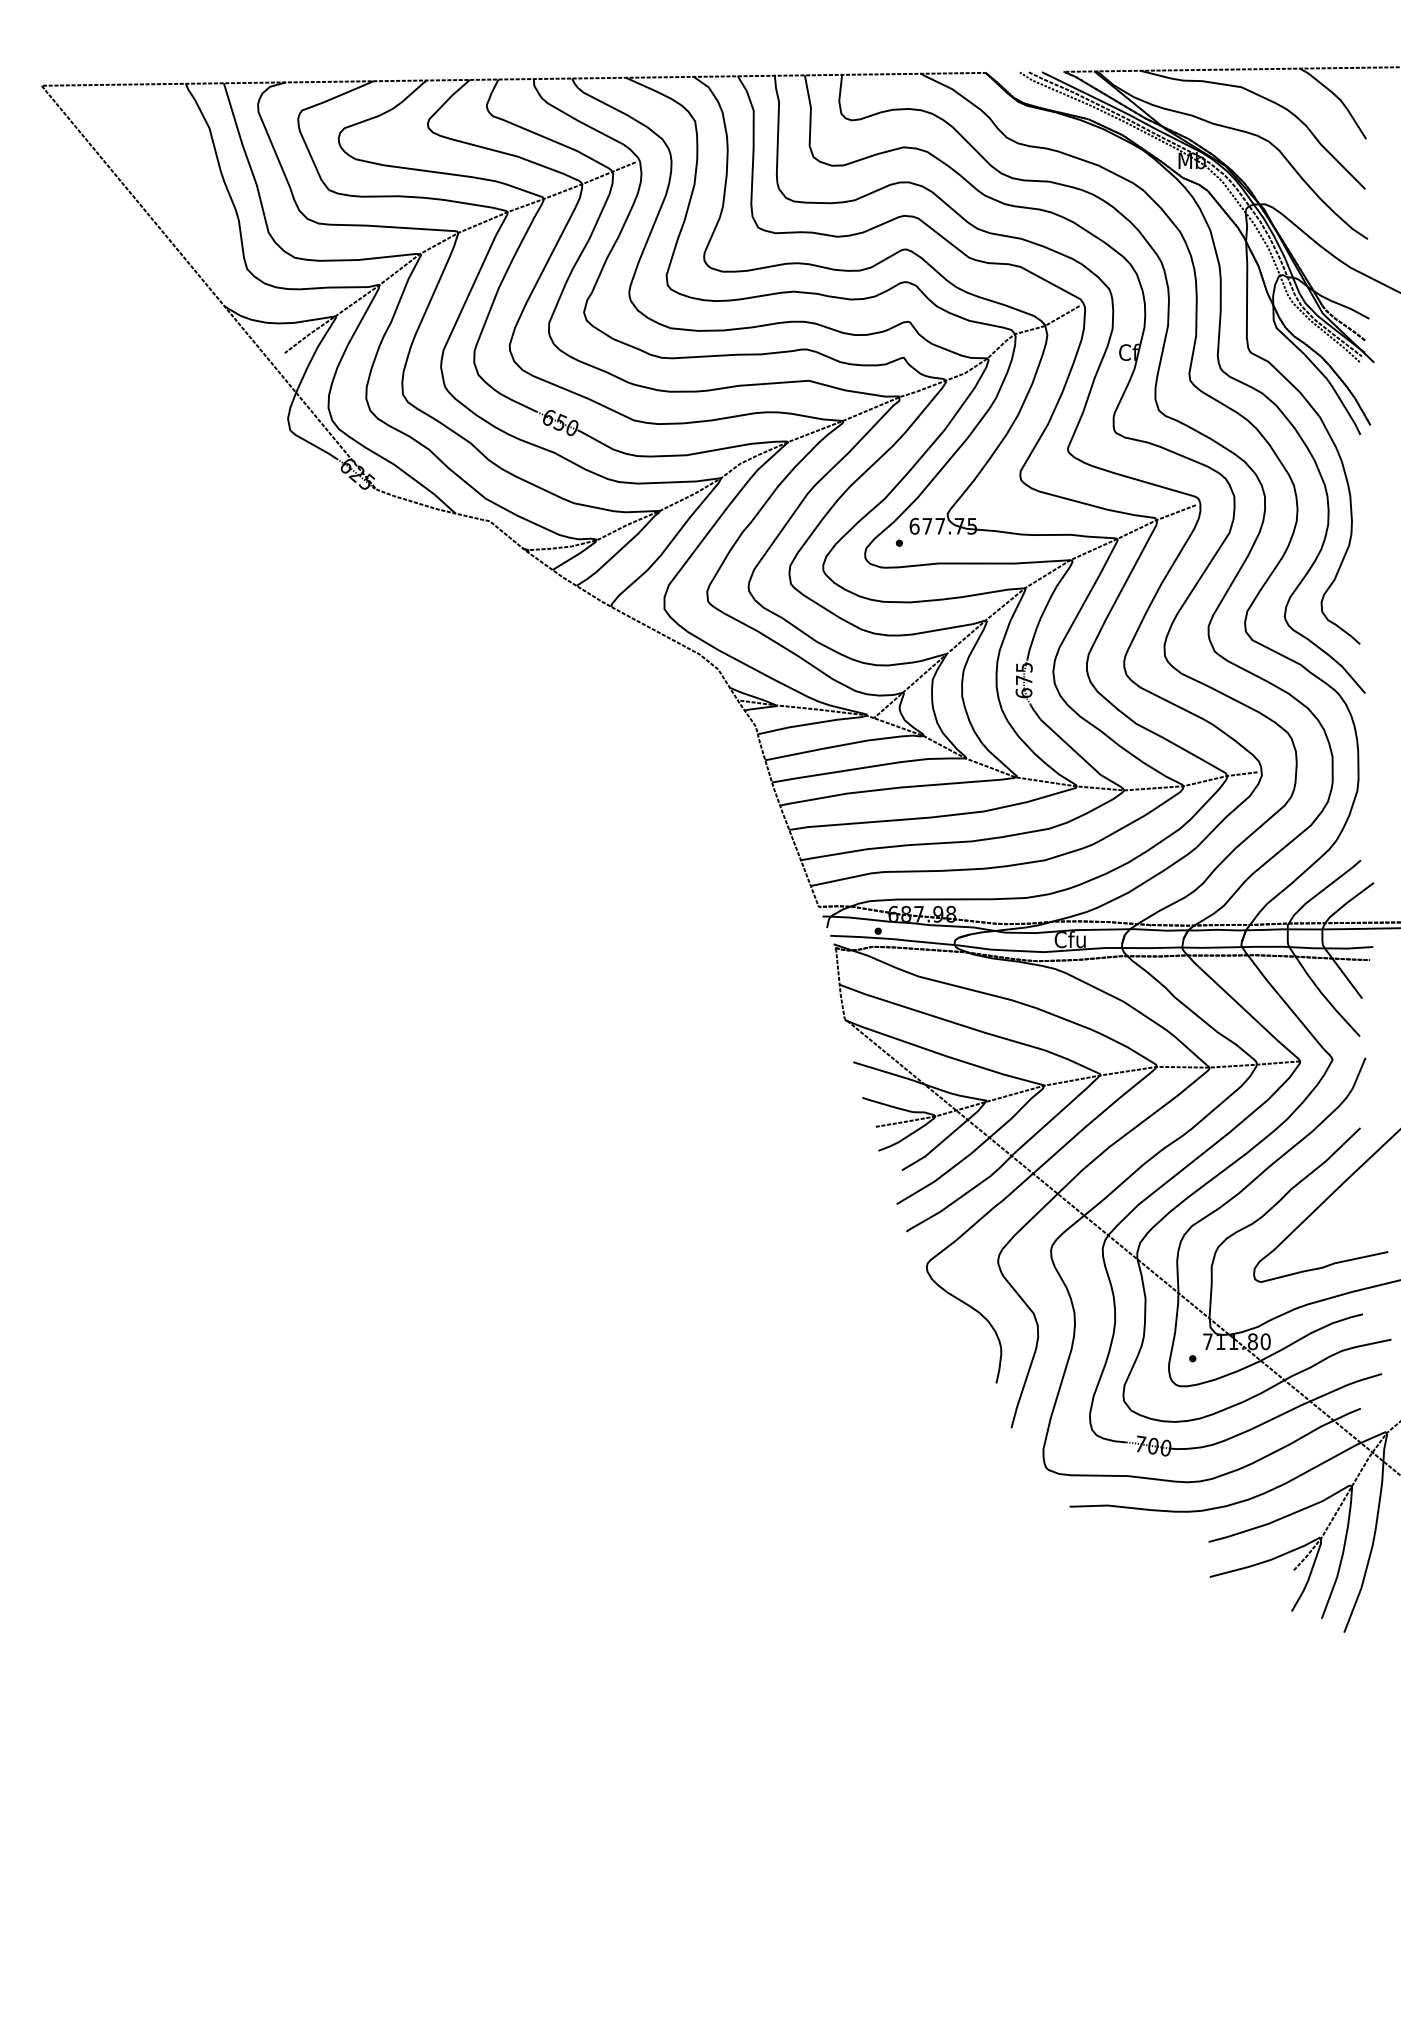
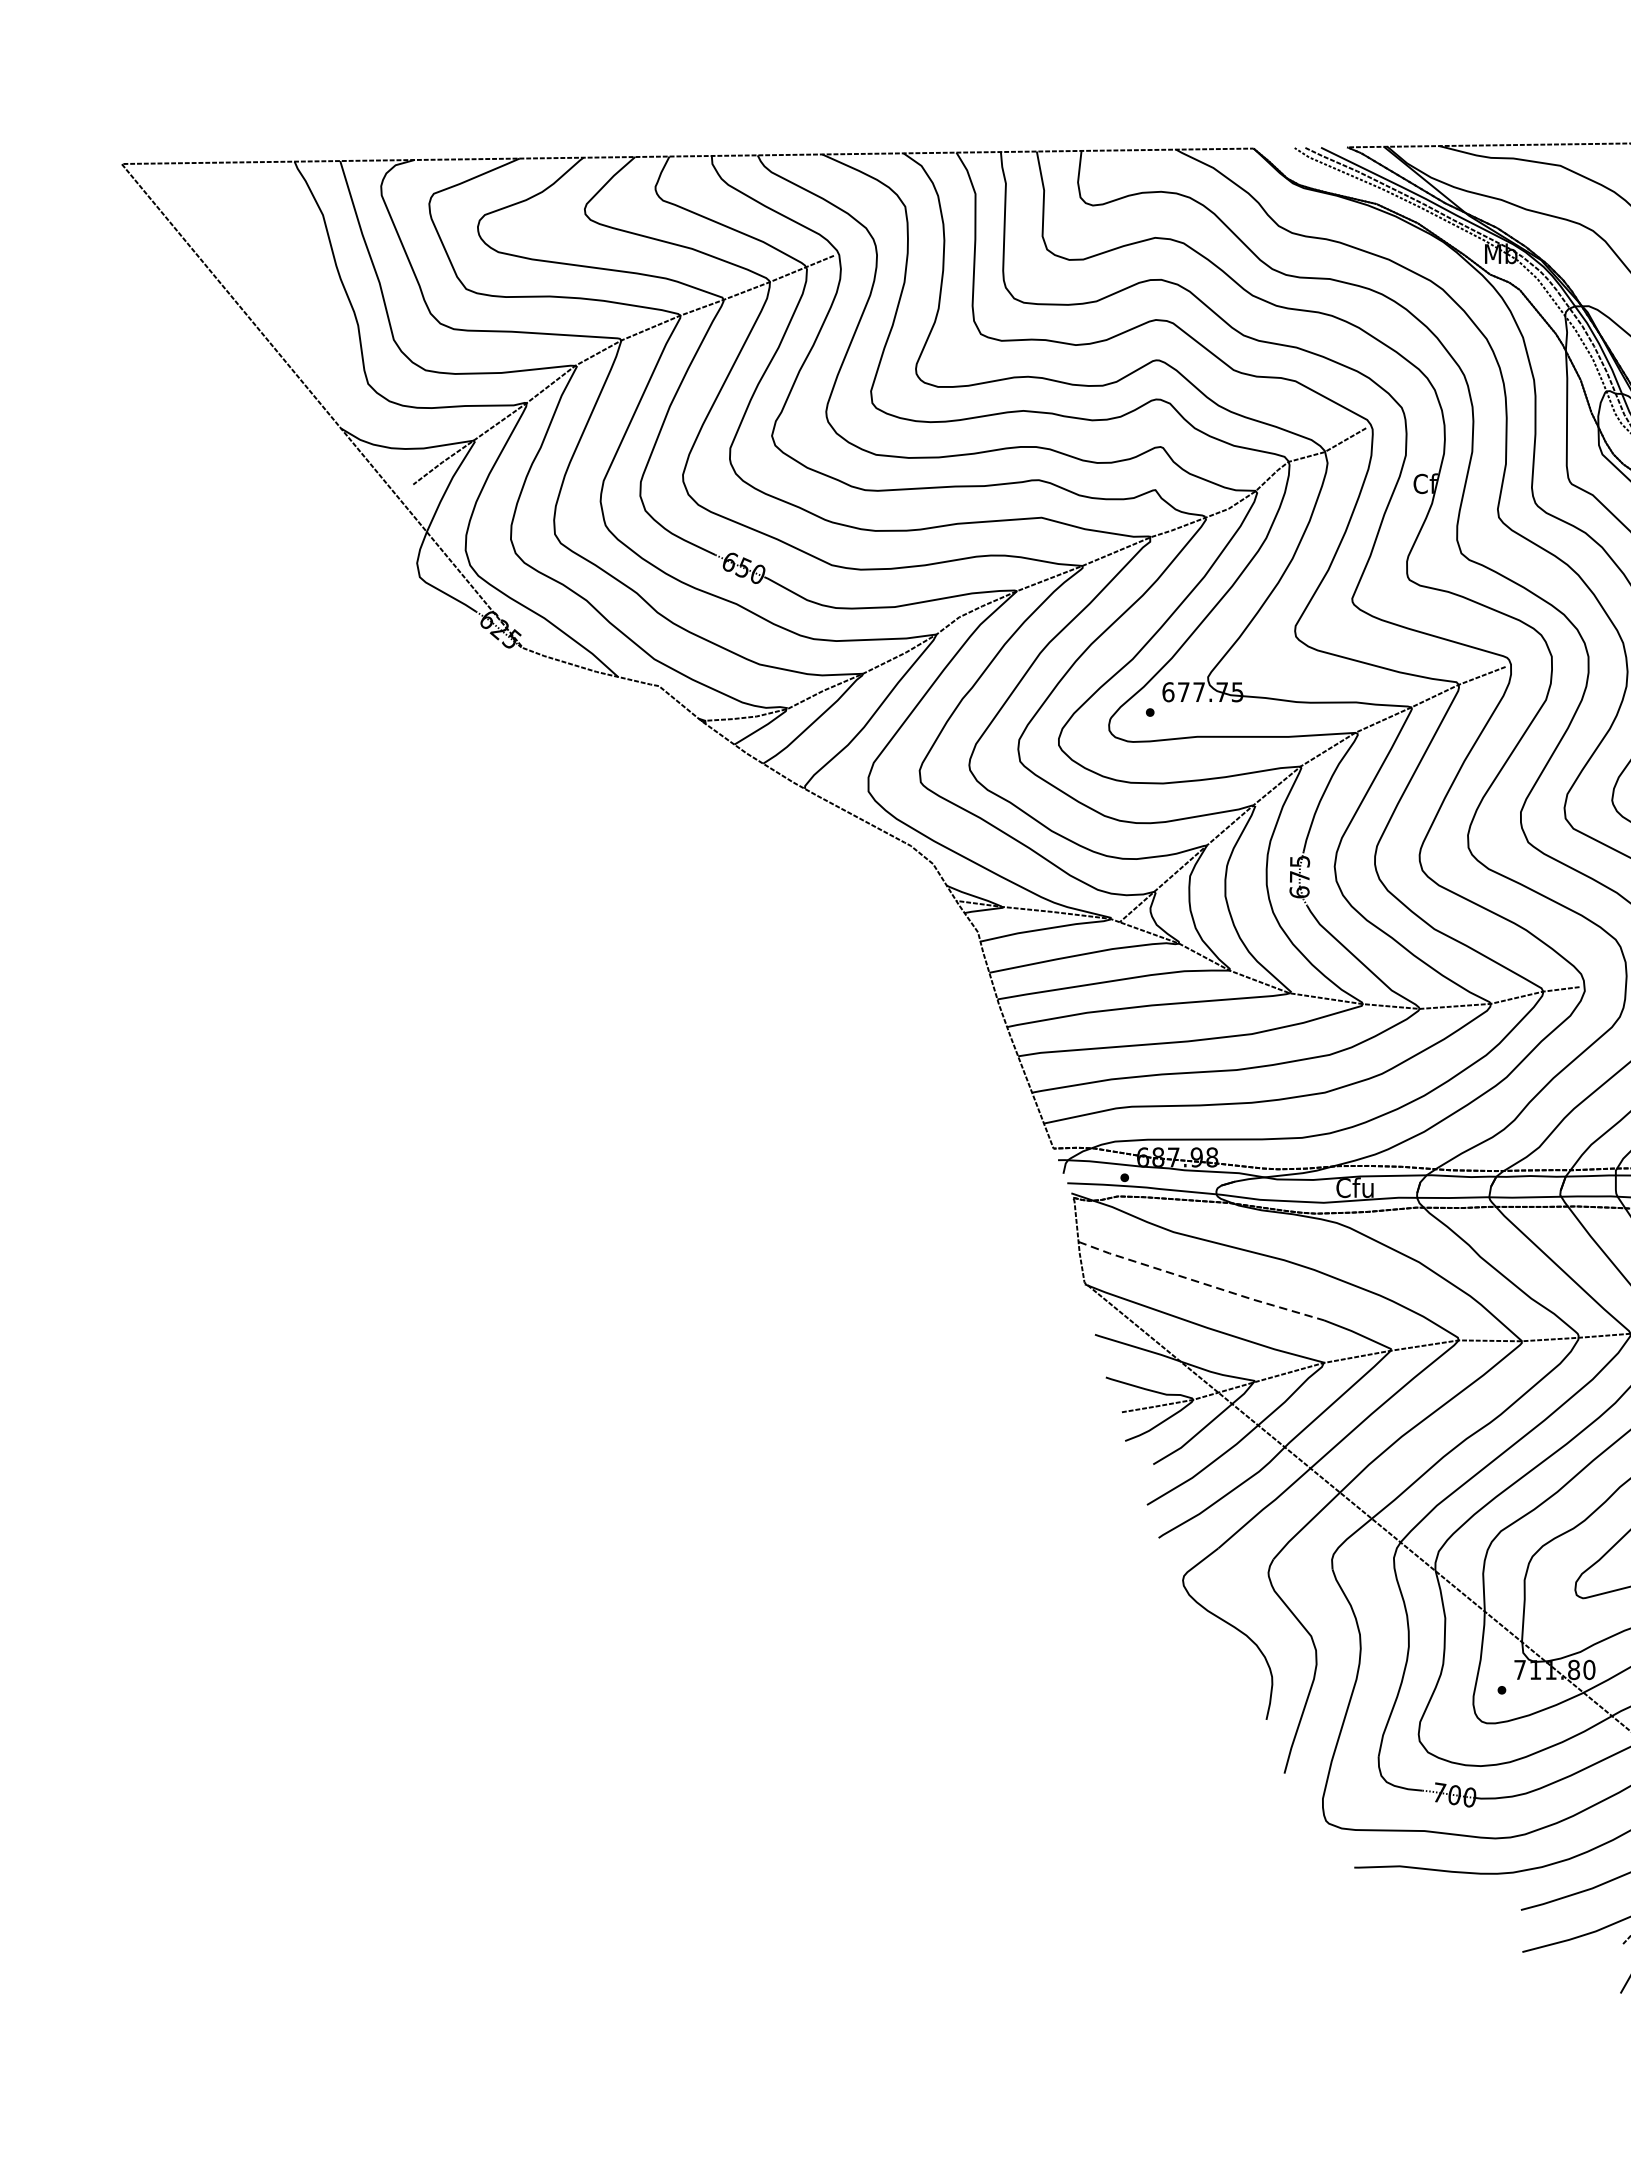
line: (941, 1018) -> (1200, 1282), solid -> dashed

